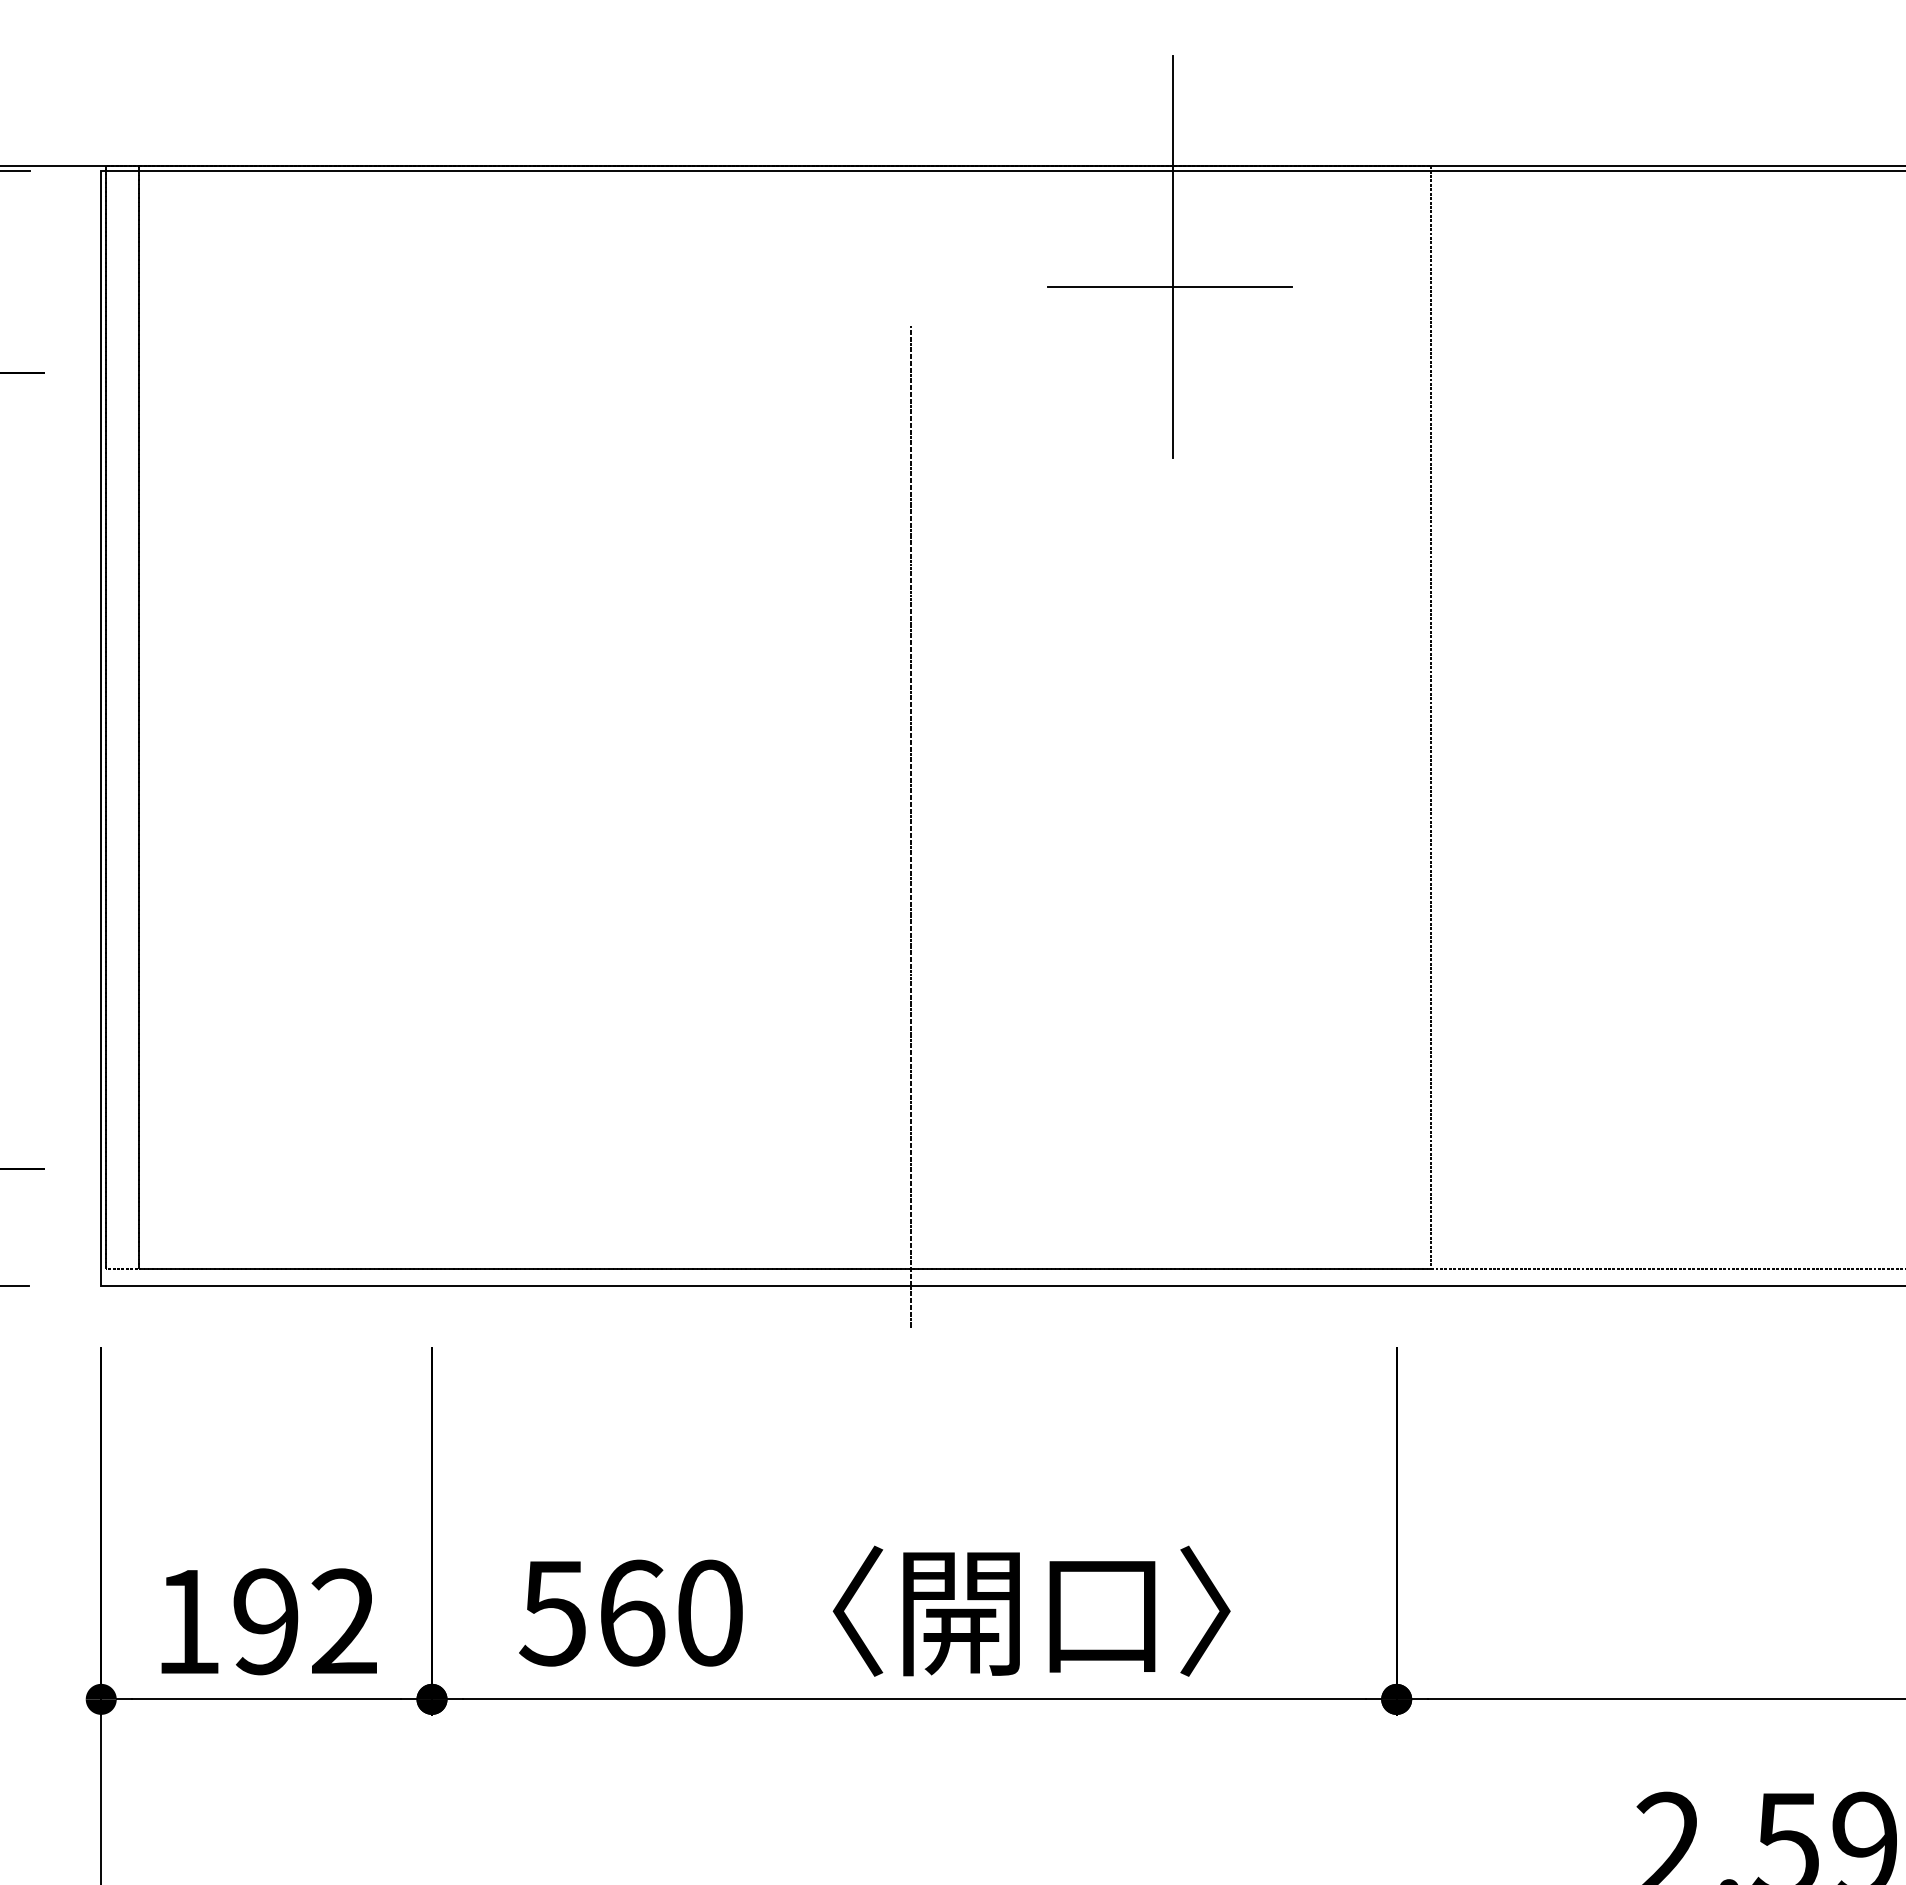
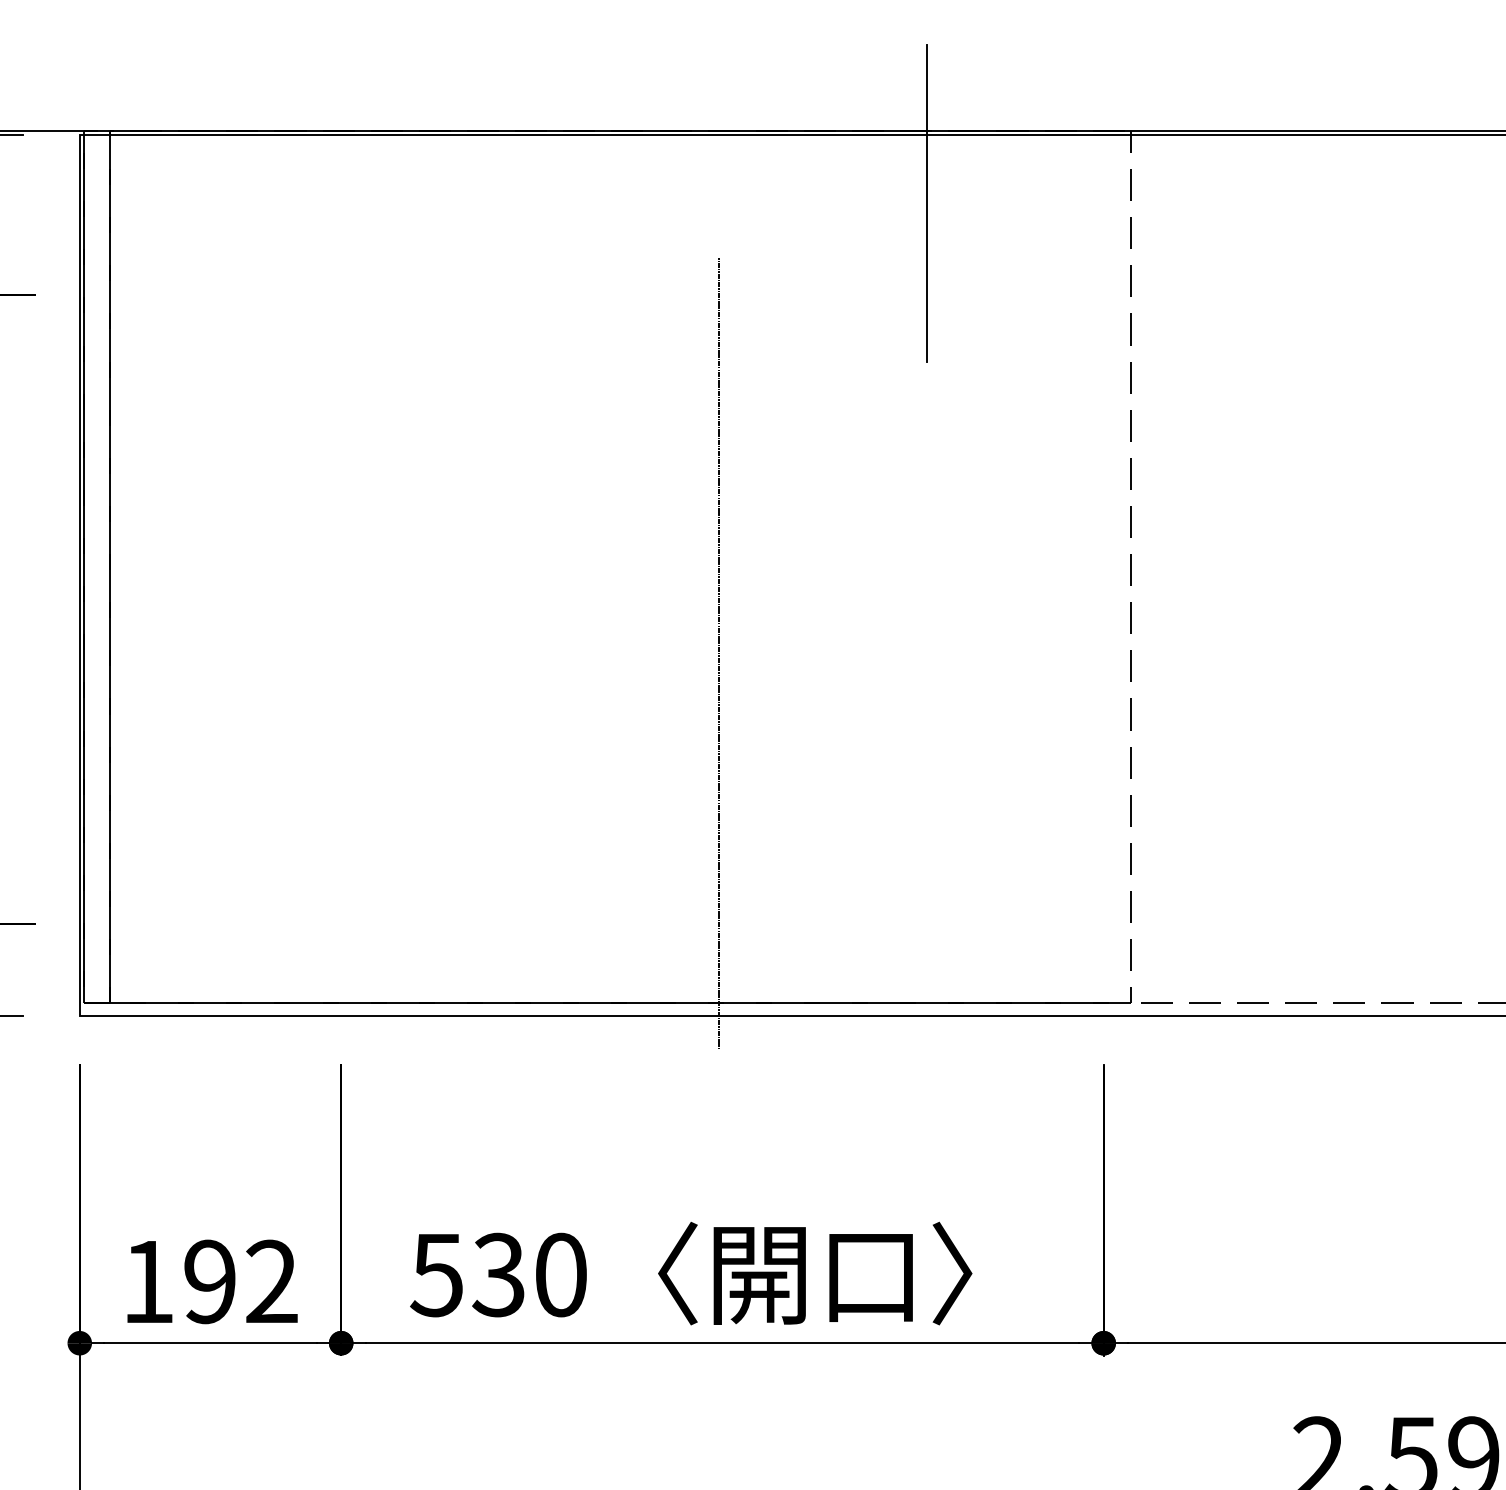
line: (1169, 286) -> (924, 226), removed
text: (631, 1612) -> (498, 1274), 560 -> 530

